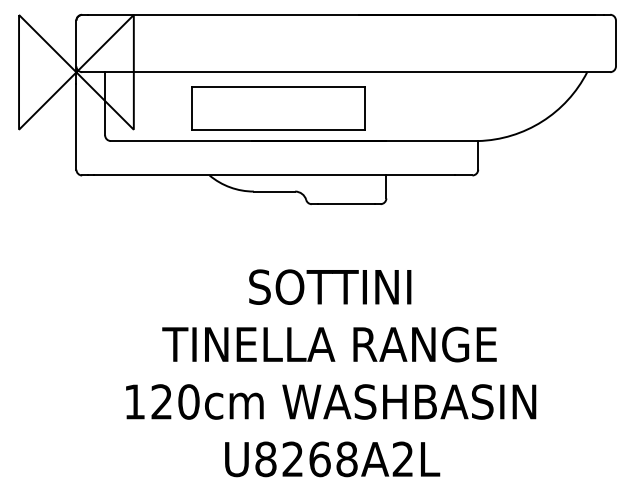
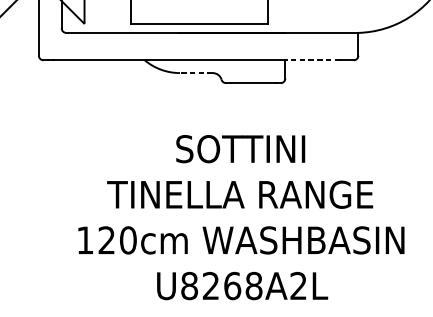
line: (420, 175) -> (312, 60), solid -> dashed
line: (274, 191) -> (196, 73), solid -> dashed

